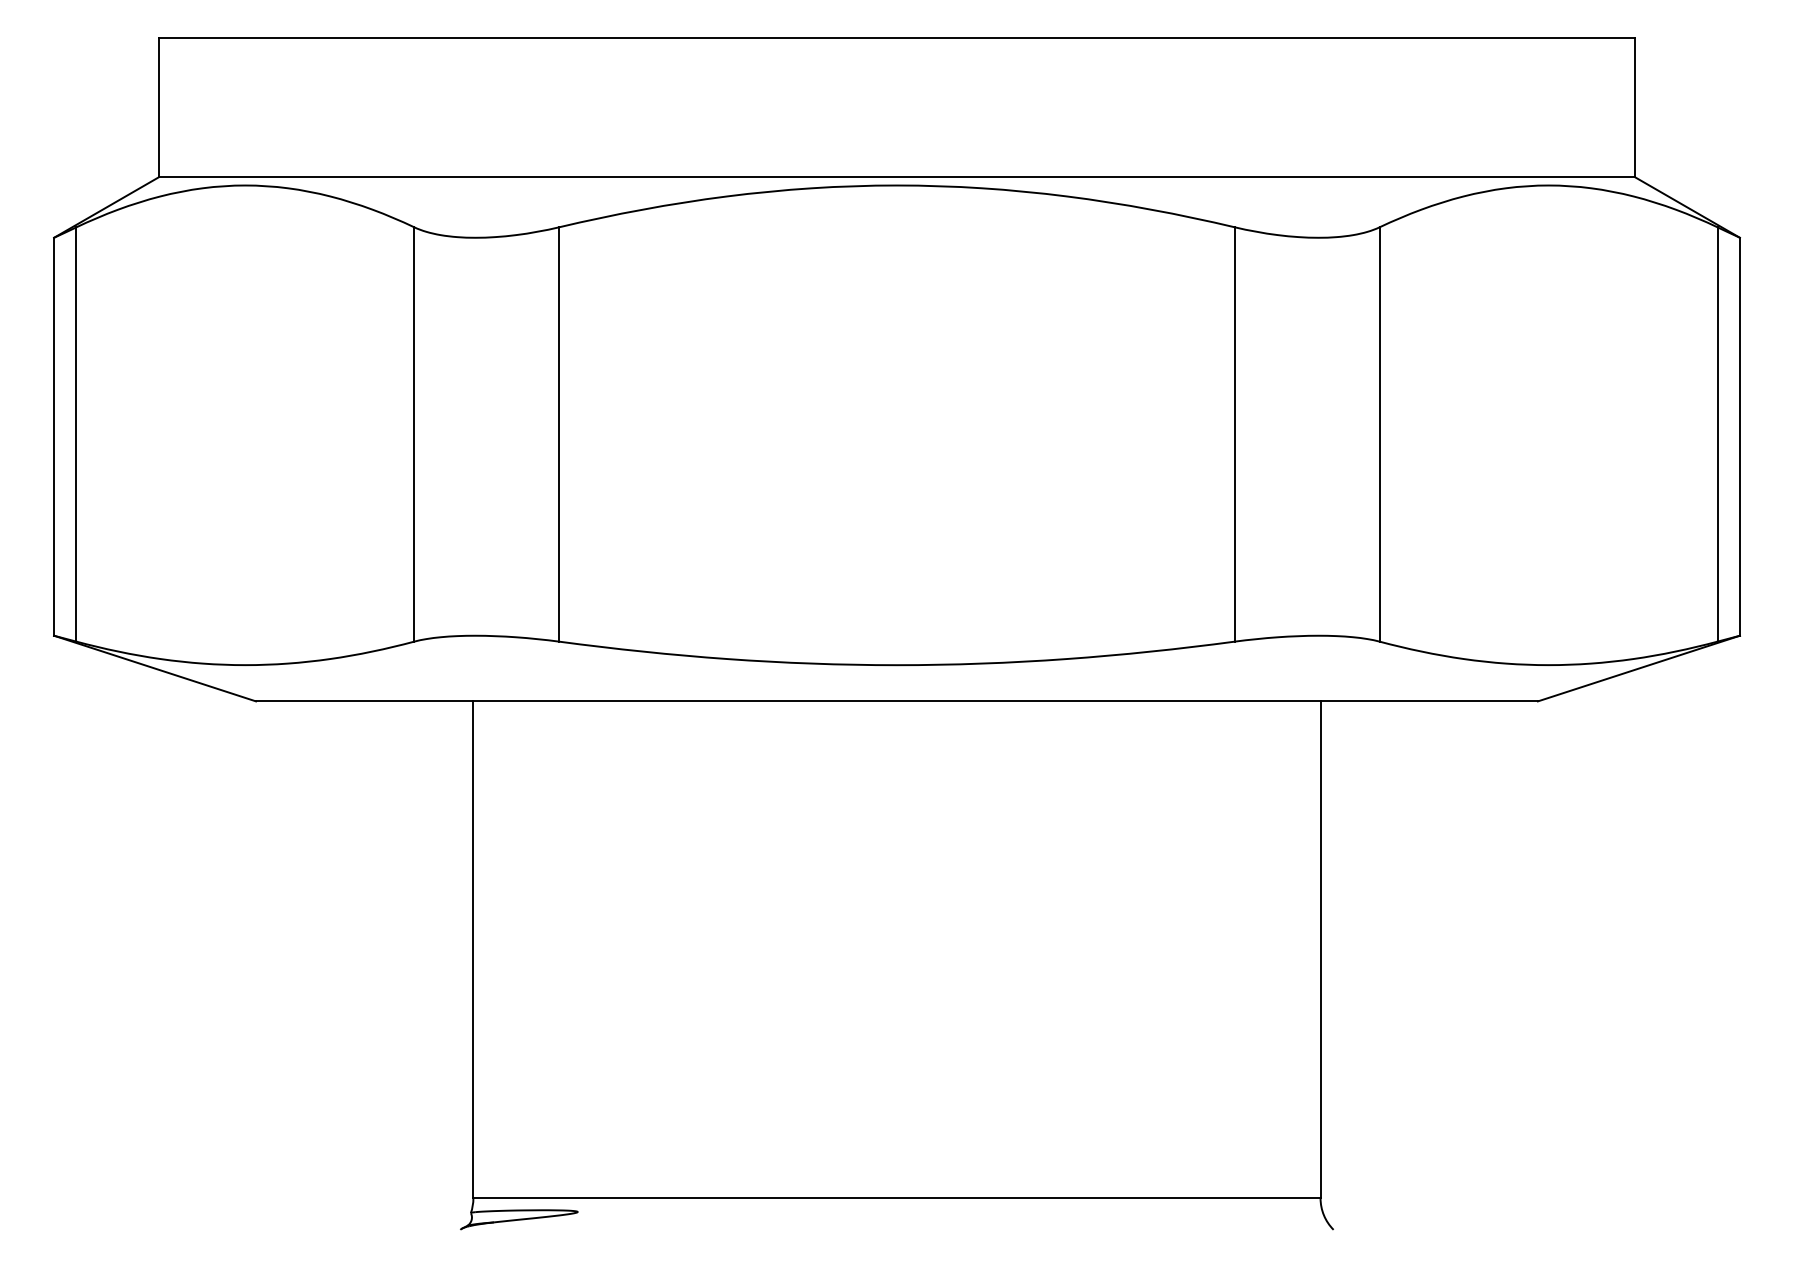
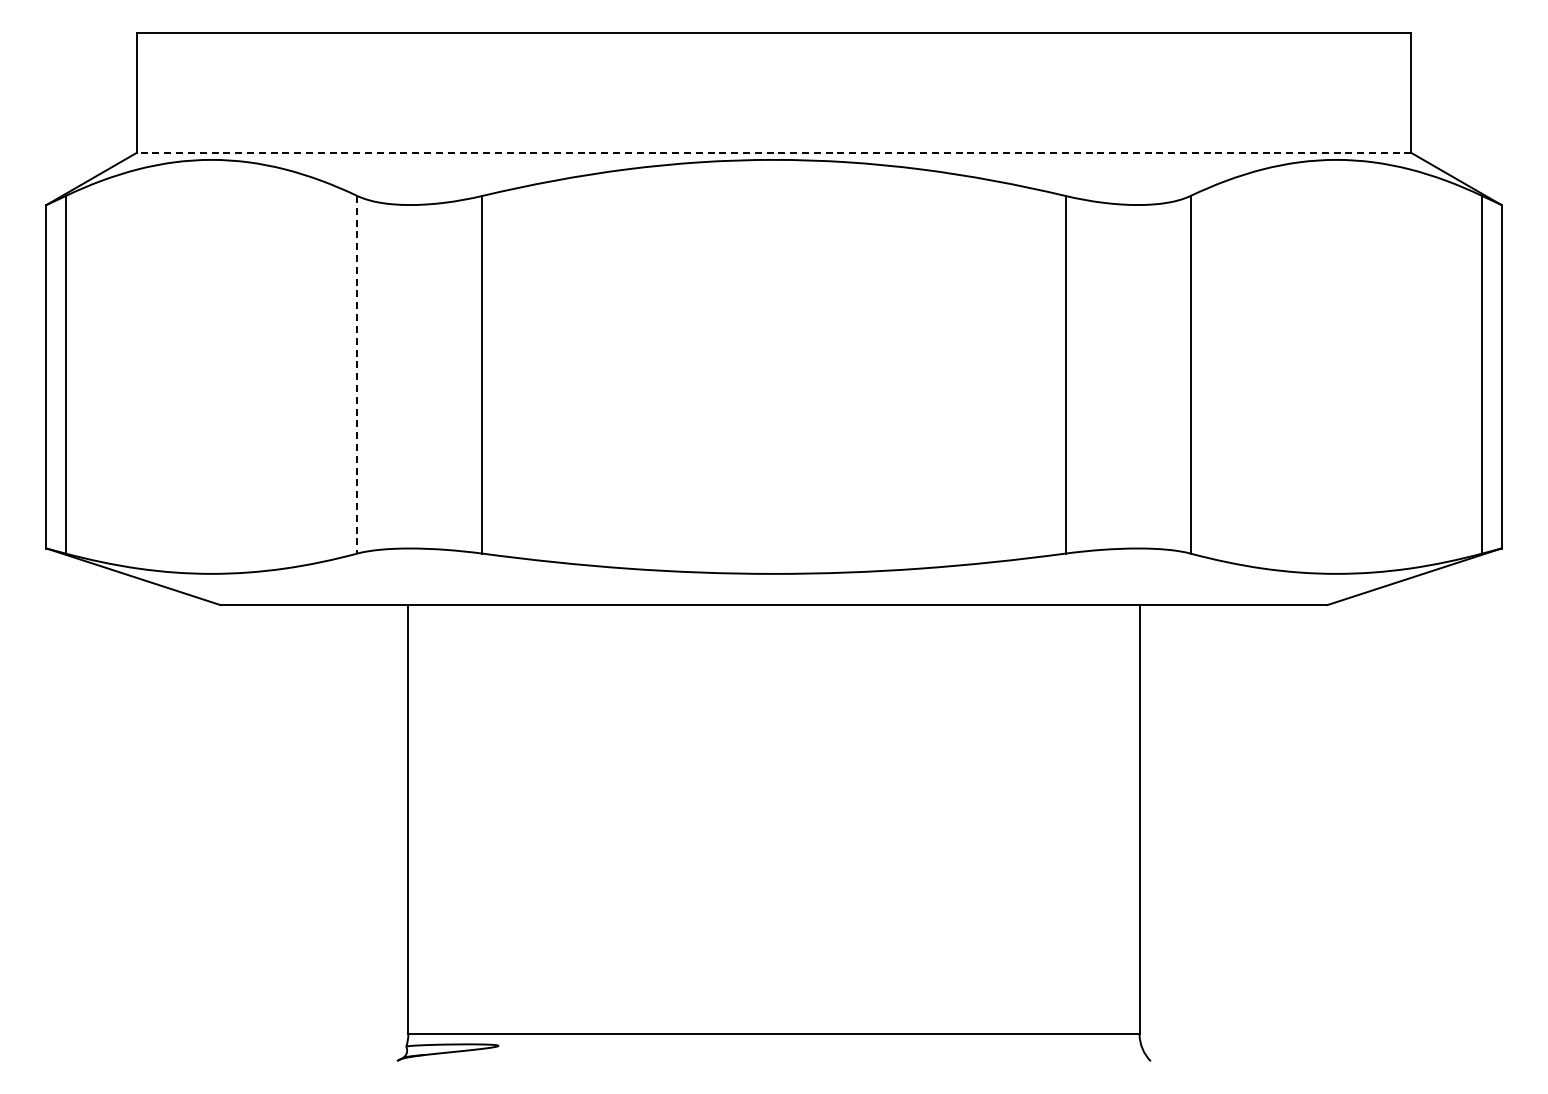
line: (896, 176) -> (773, 152), solid -> dashed
line: (414, 434) -> (357, 374), solid -> dashed

